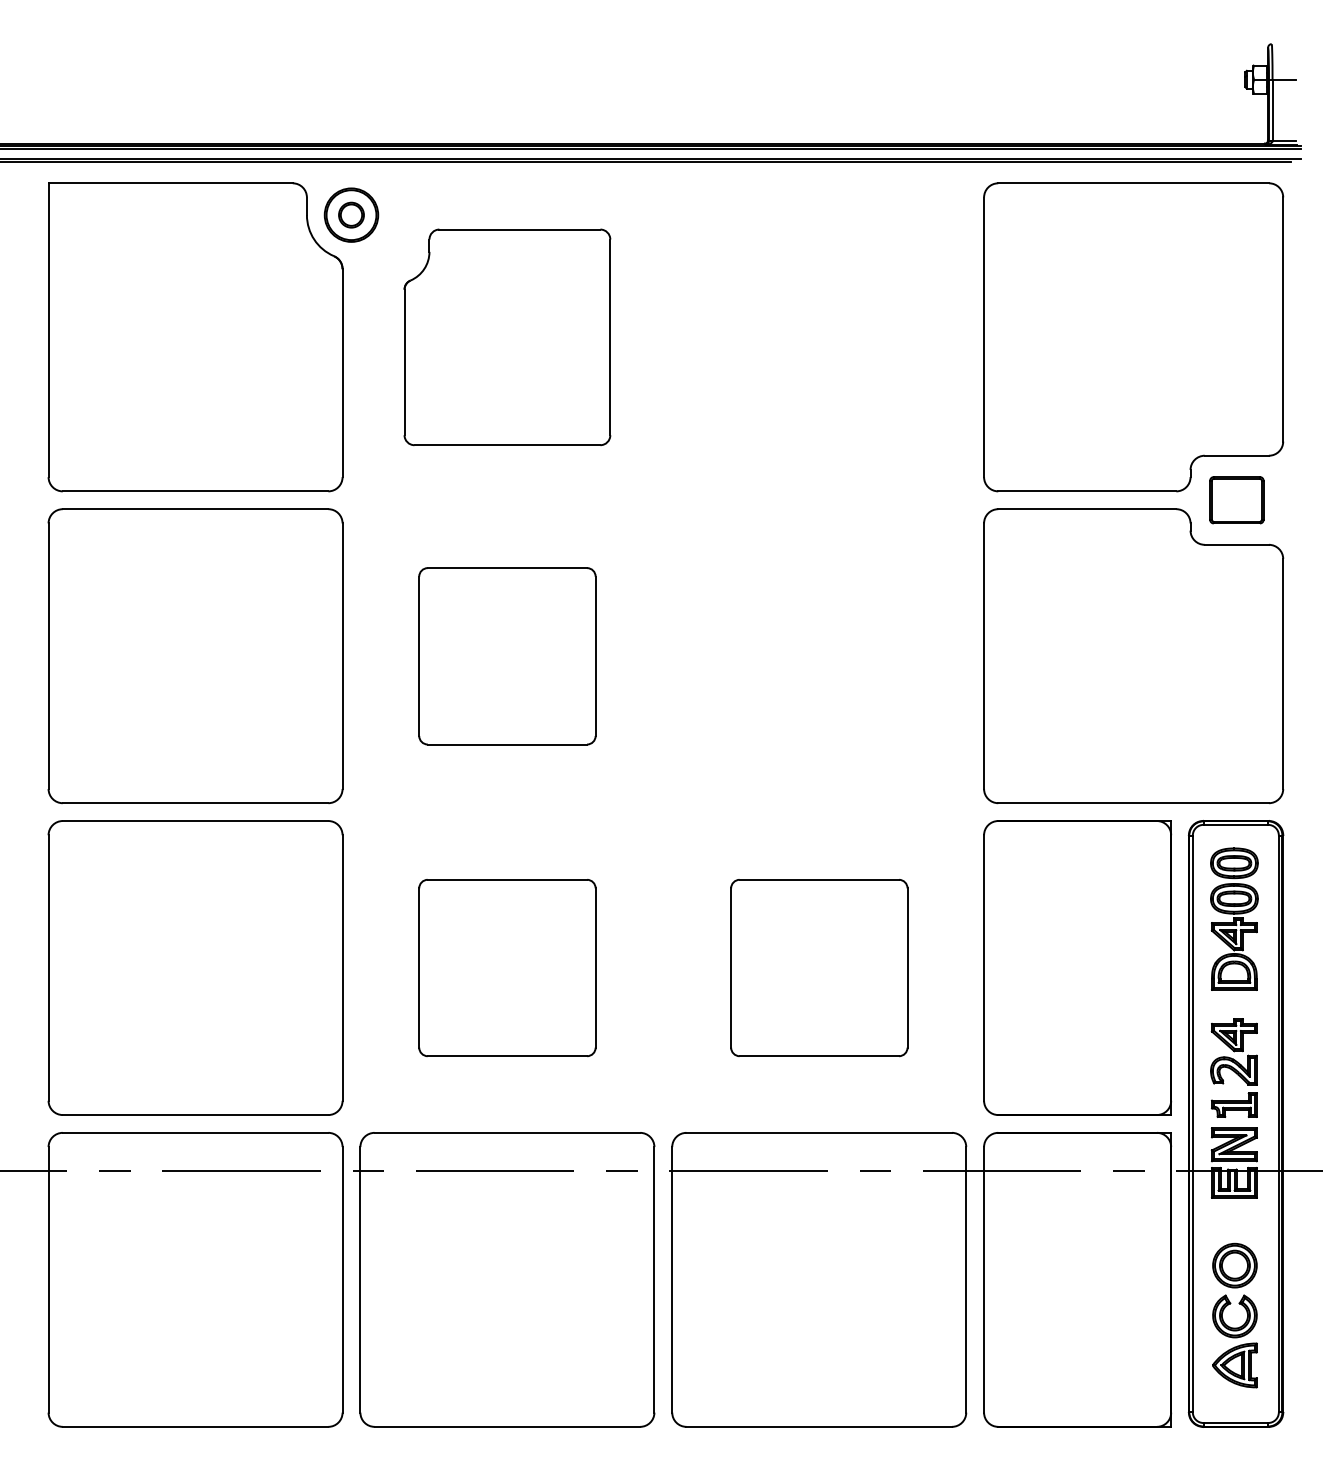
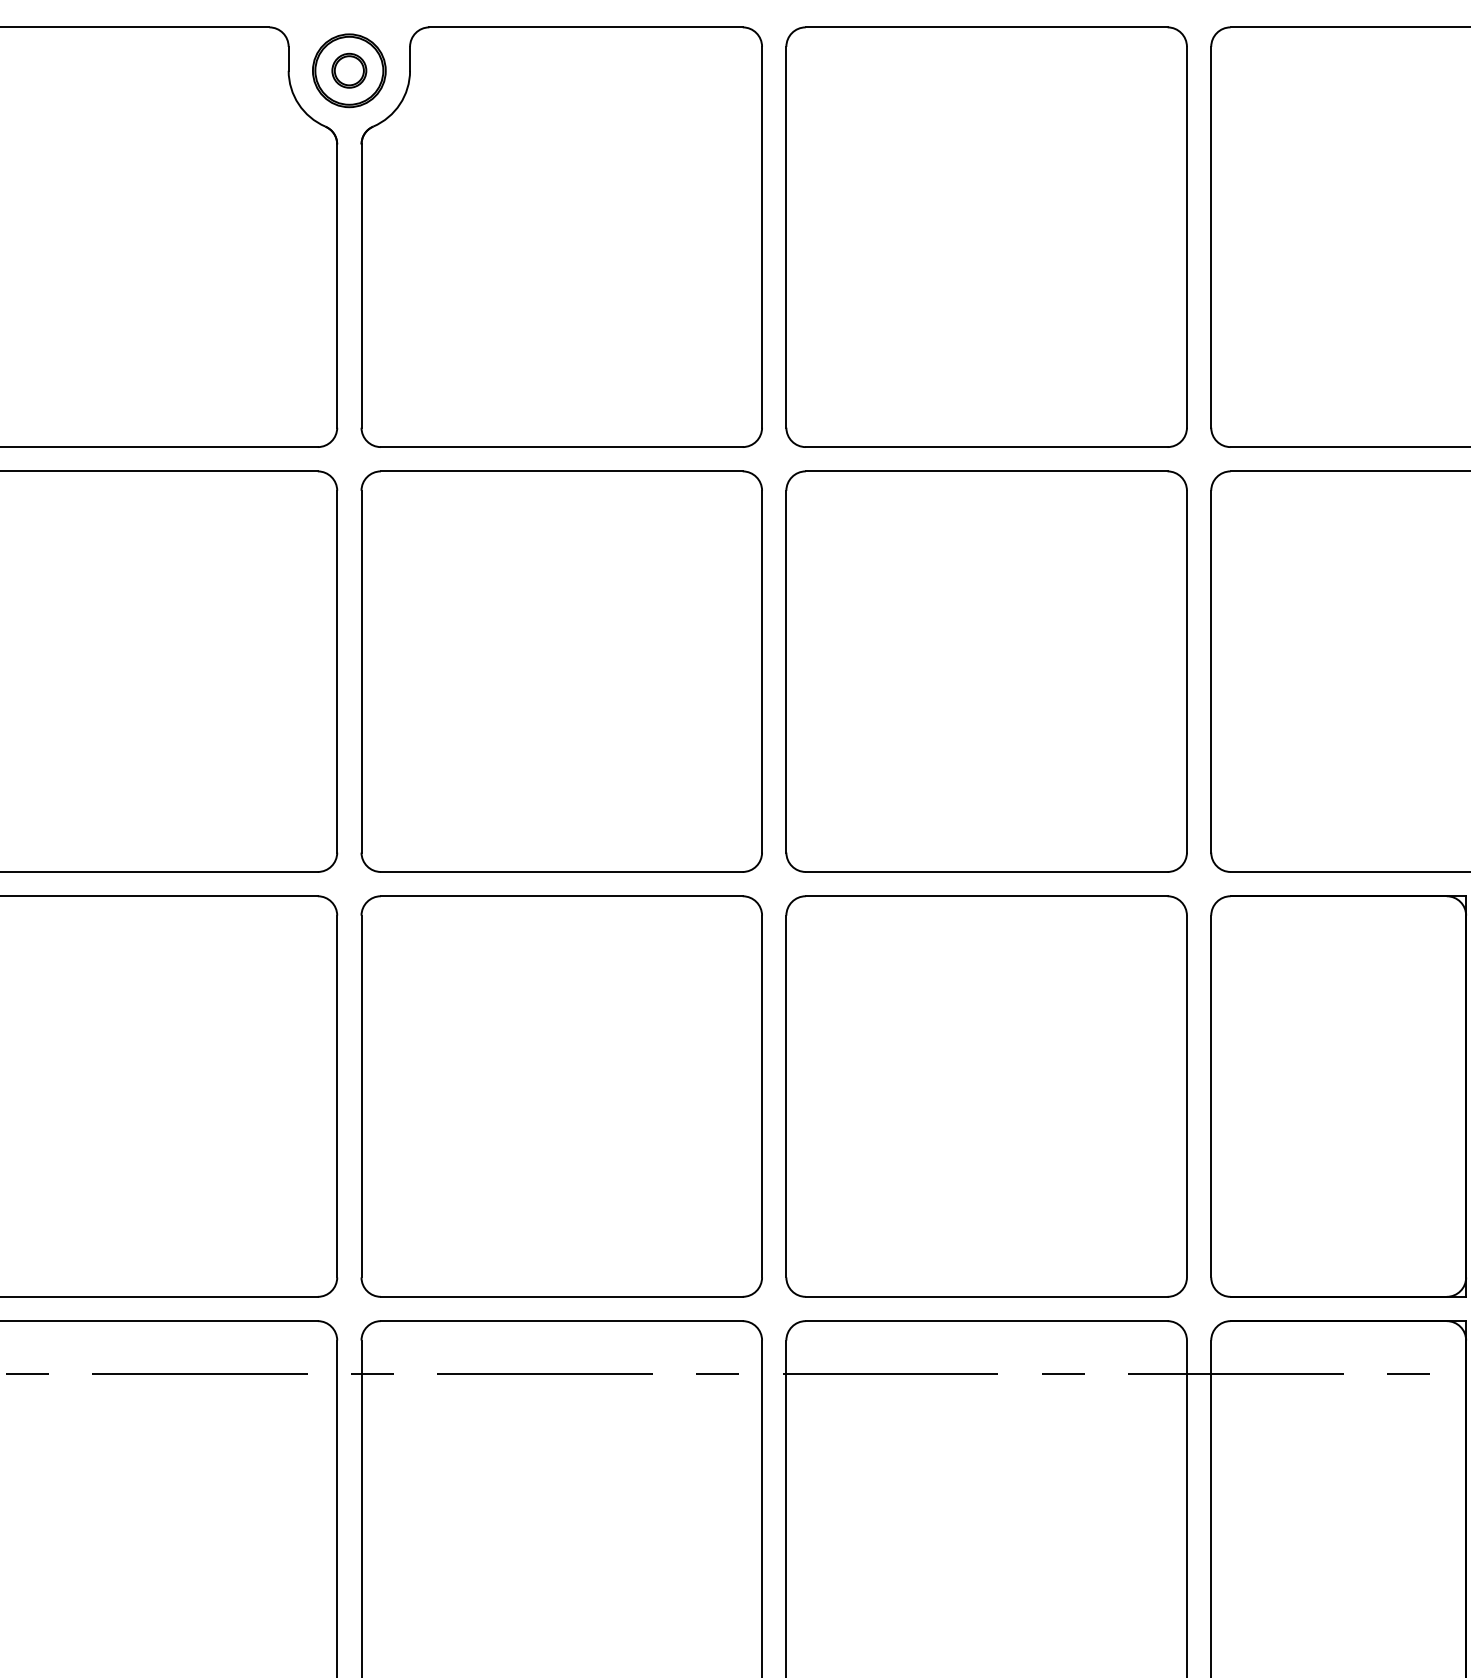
part: (507, 337) -> (561, 237), size x1.43
part: (819, 337) -> (987, 237), added
part: (507, 656) -> (561, 672), size x1.67
part: (819, 656) -> (987, 672), added
part: (507, 967) -> (561, 1095), size x1.67
part: (819, 967) -> (987, 1095), size x1.67

